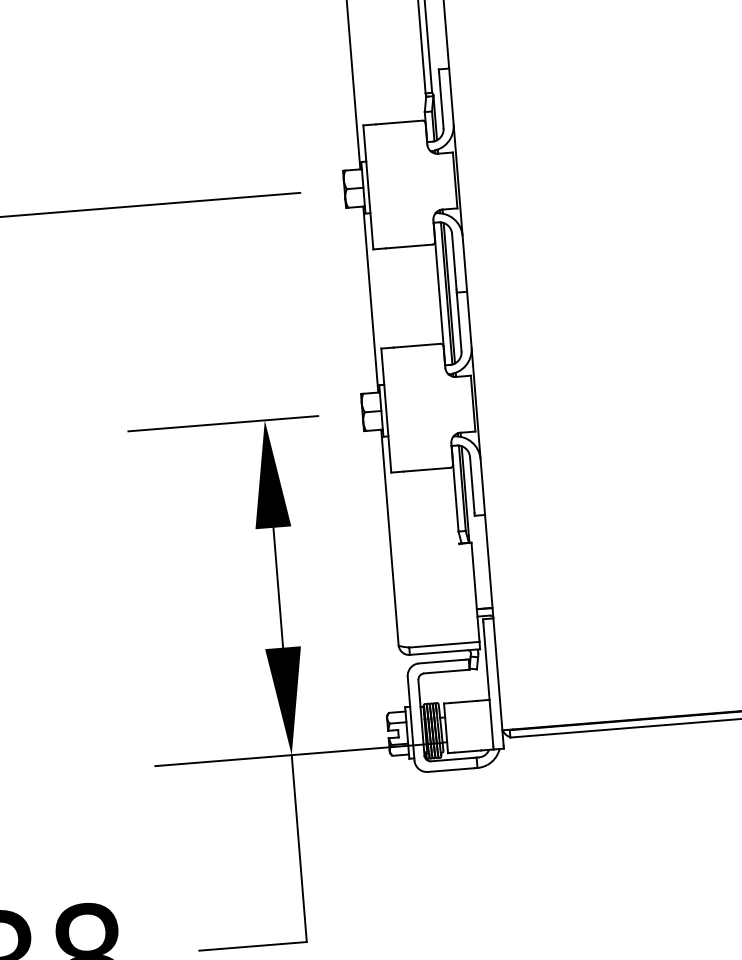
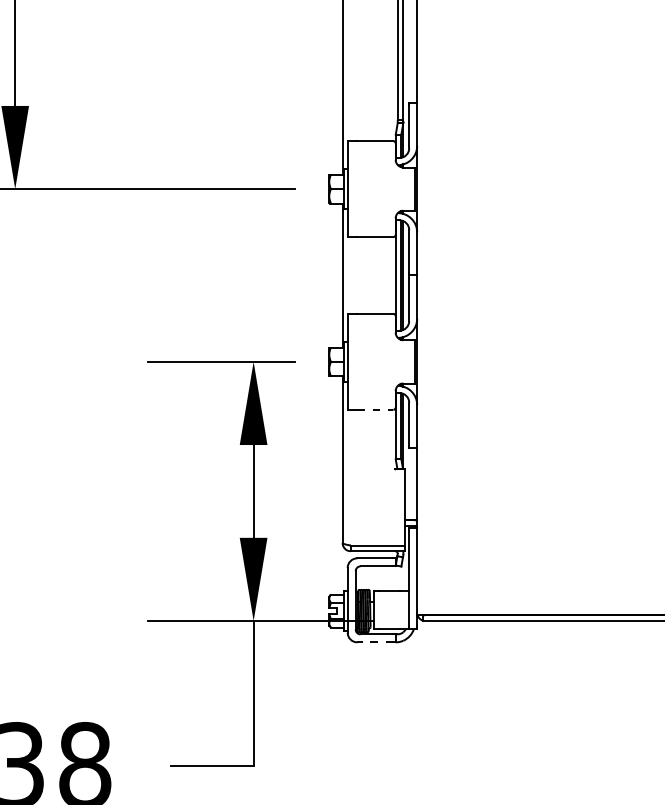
line: (427, 469) -> (375, 409), solid -> dashed
line: (450, 770) -> (374, 642), solid -> dashed

